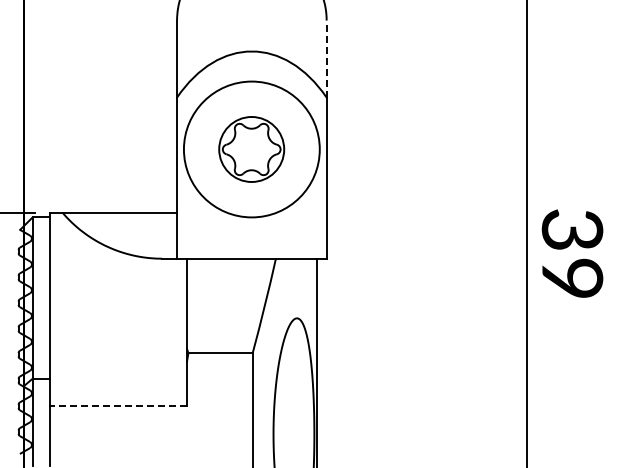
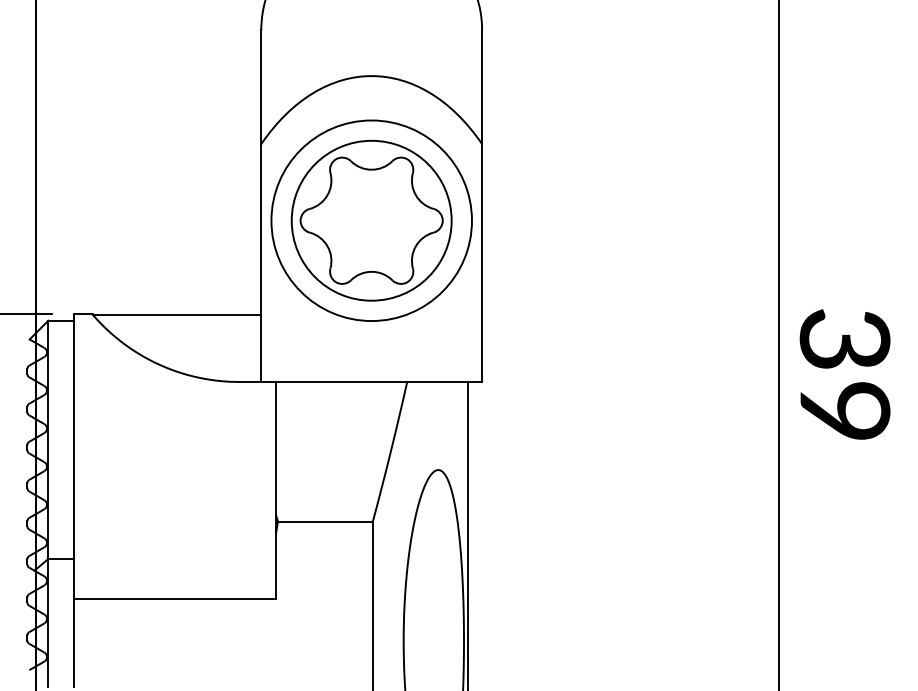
line: (326, 59) -> (481, 87), dashed -> solid
part: (251, 149) -> (371, 220), size x1.67
line: (118, 405) -> (174, 598), dashed -> solid

